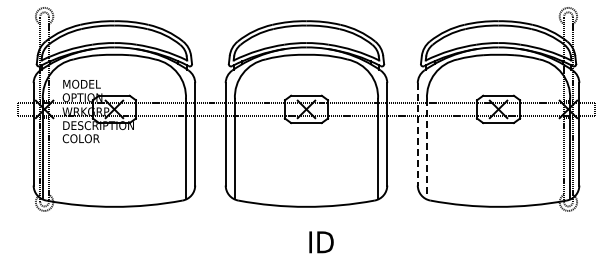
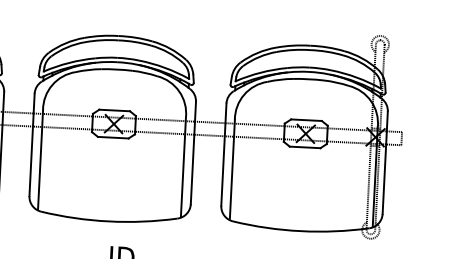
line: (417, 134) -> (223, 154), dashed -> solid
line: (427, 149) -> (232, 170), dashed -> solid

